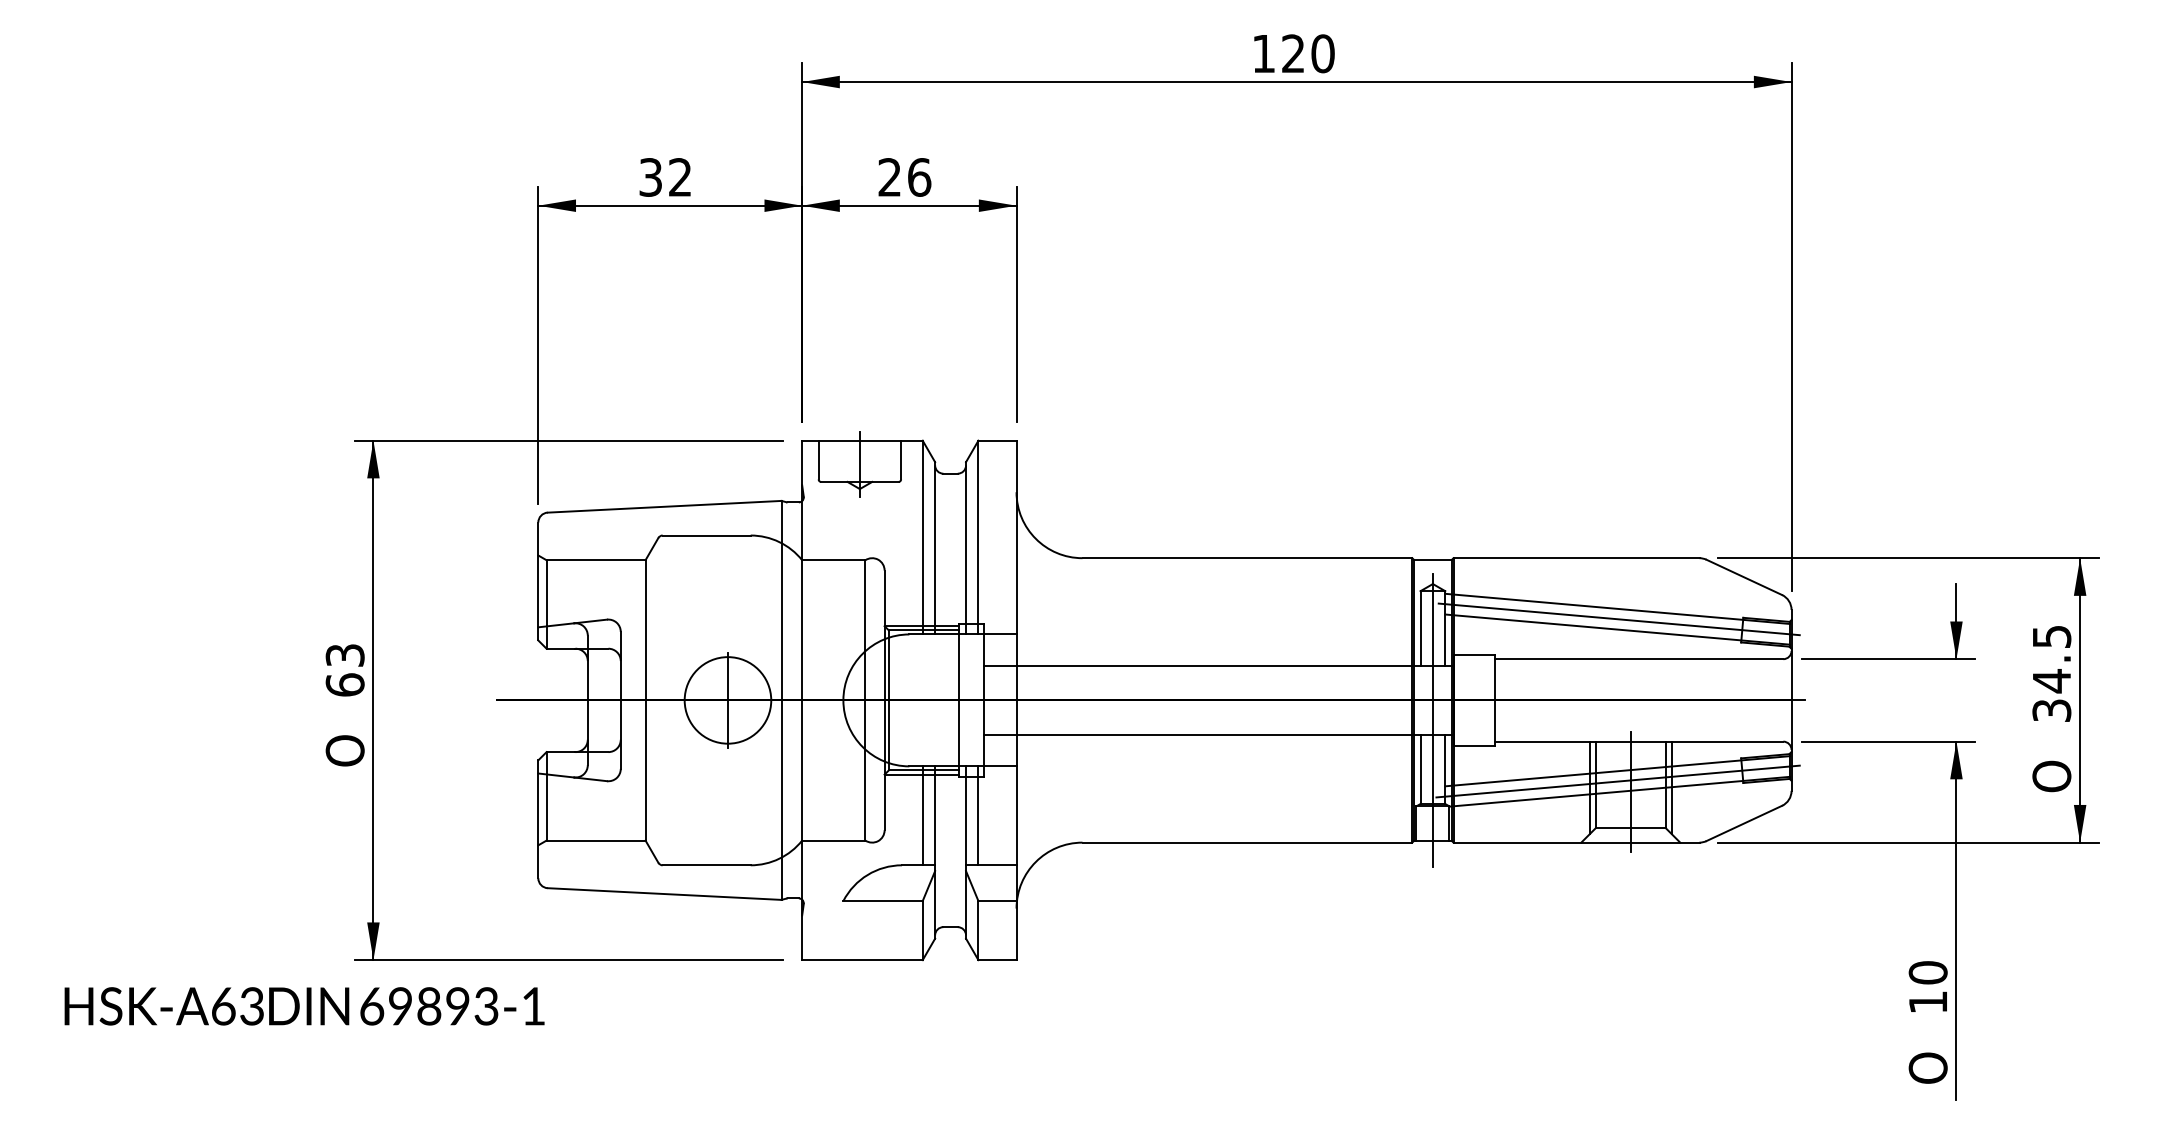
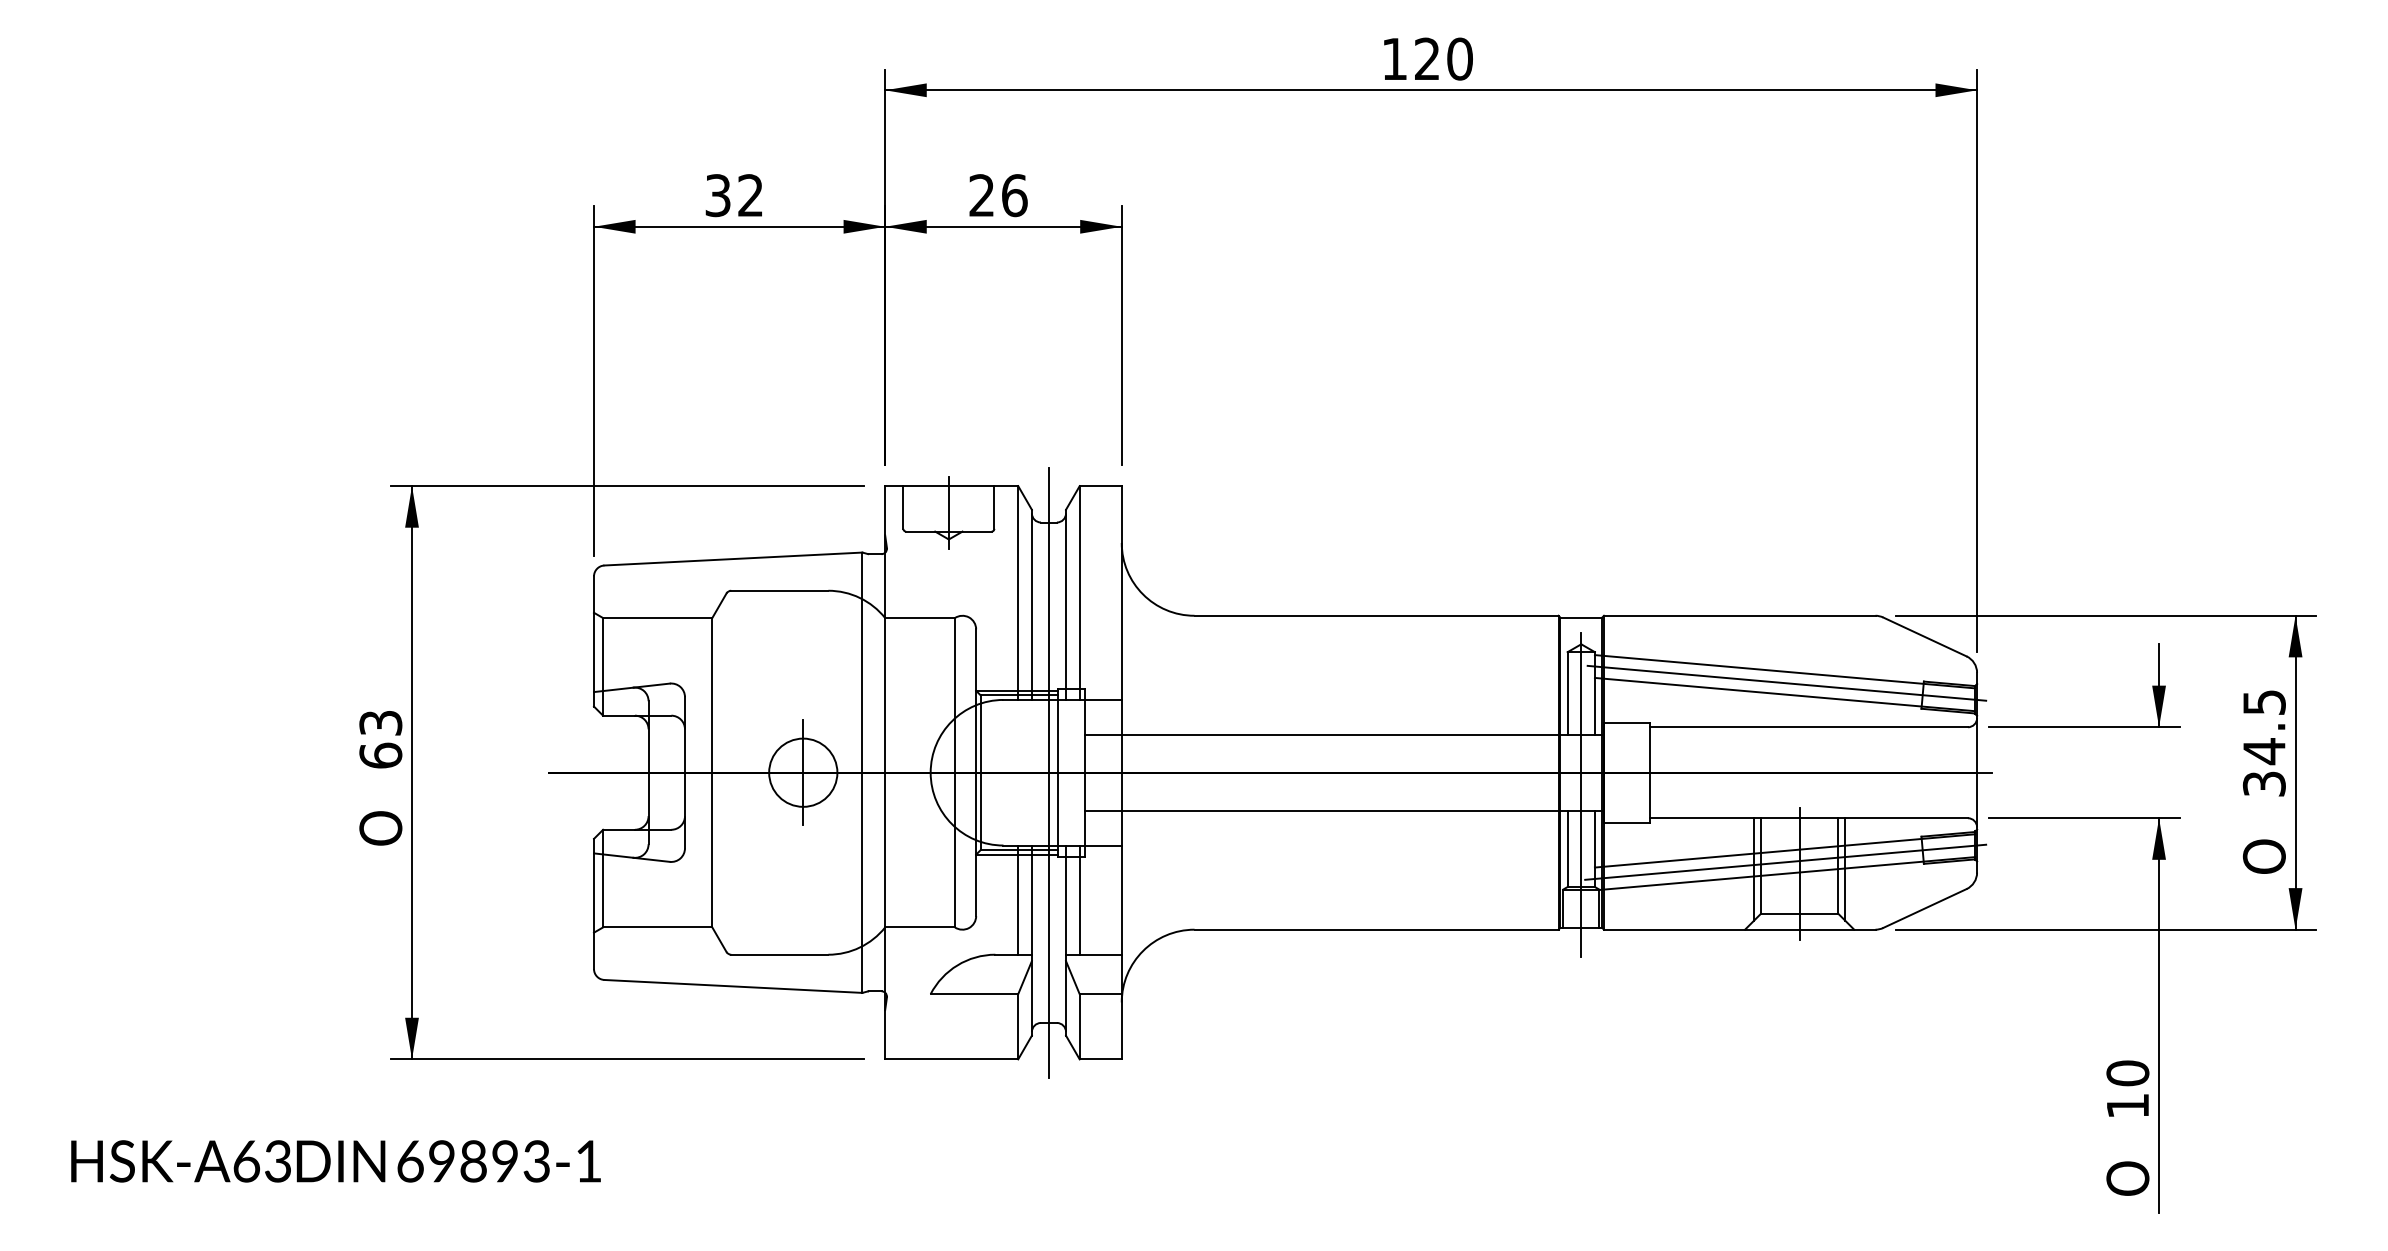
circle: (728, 700) -> (803, 772), size x0.71
line: (950, 700) -> (1048, 772), added
text: (304, 1006) -> (335, 1161), moved

